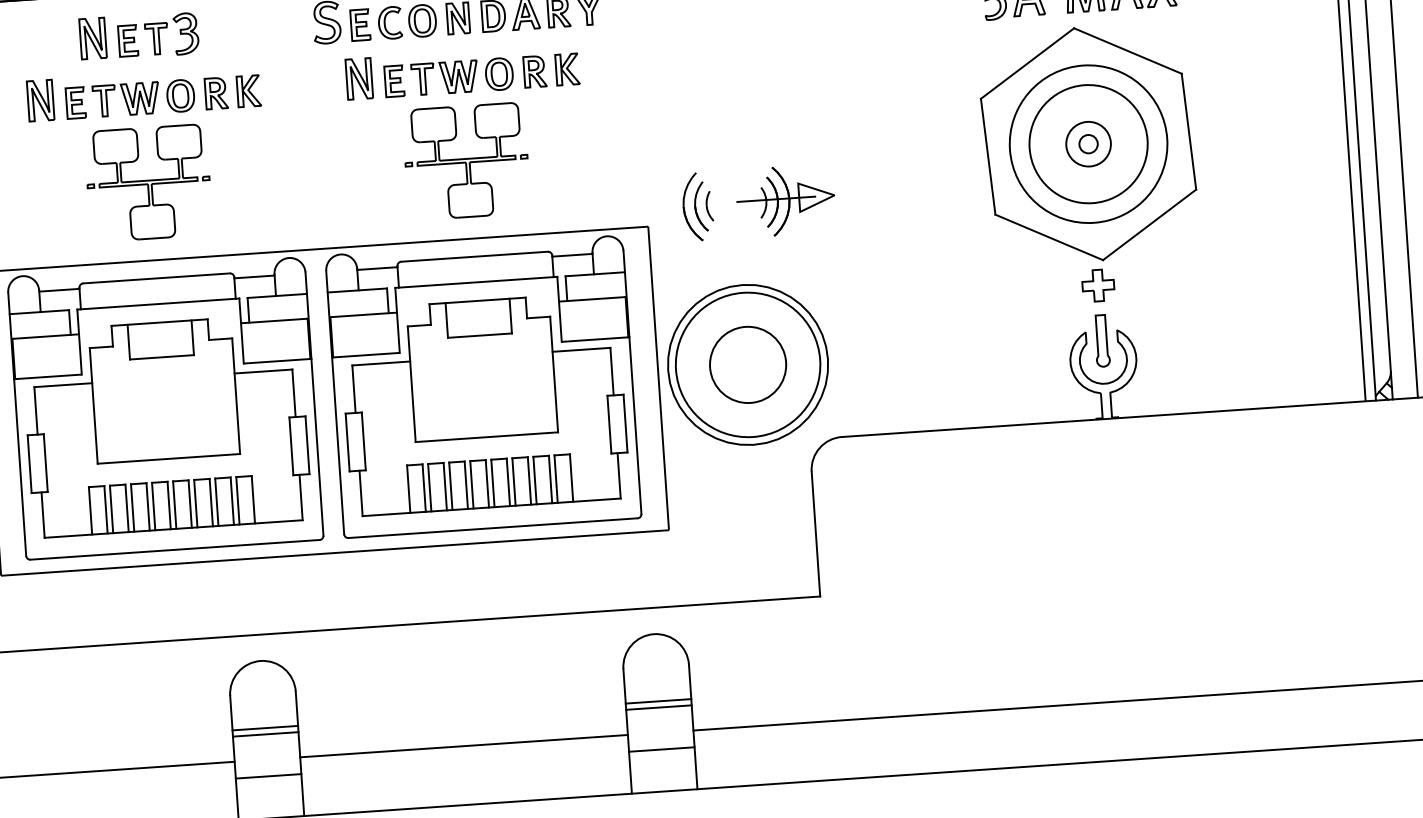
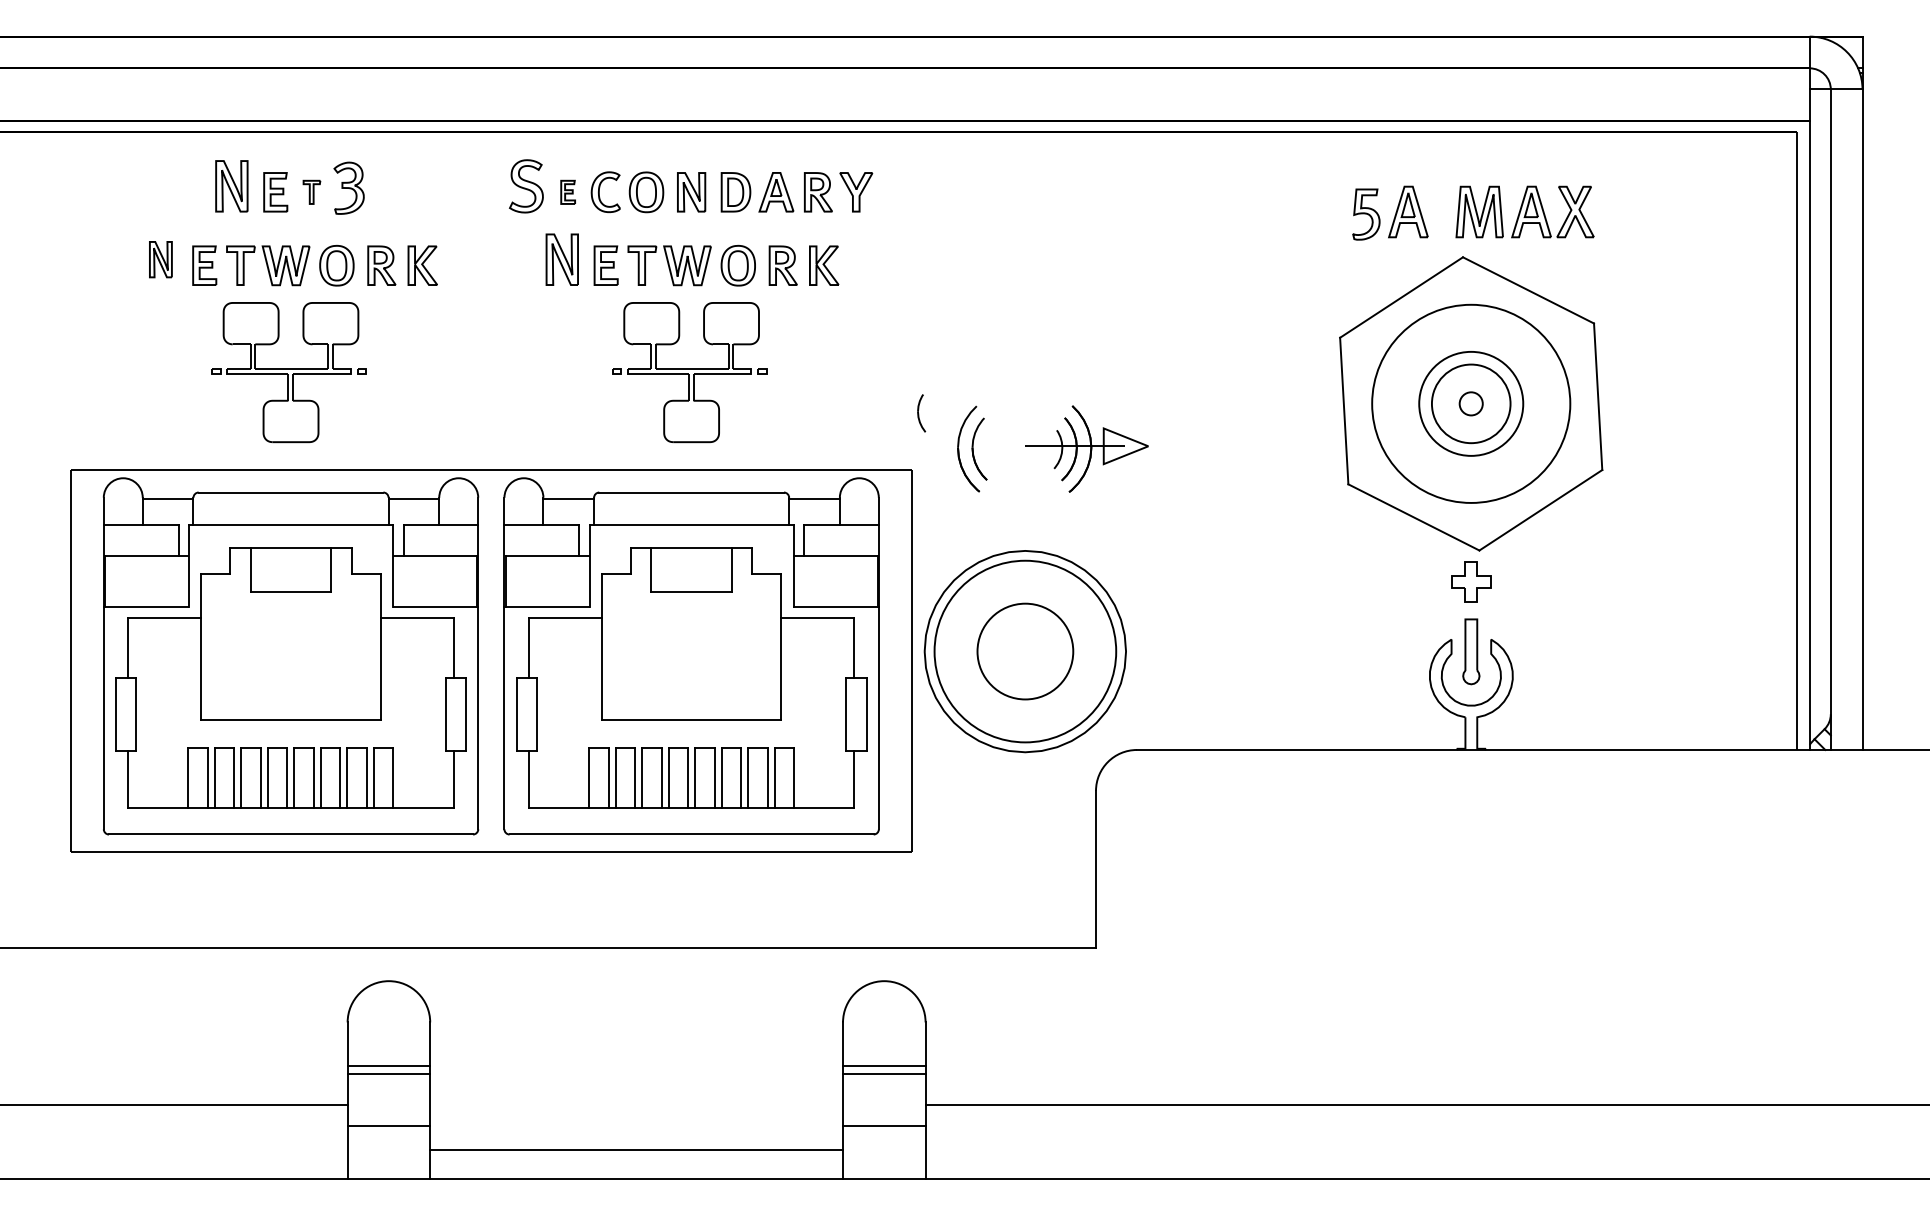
part: (359, 25) -> (567, 192), size x0.6
part: (156, 39) -> (311, 192), size x0.6
part: (40, 100) -> (160, 259), size x0.7
circle: (1087, 143) -> (1470, 403), size x0.7
circle: (1088, 143) -> (1471, 403), size x1.4
part: (709, 206) -> (921, 413), moved
line: (463, 746) -> (636, 1150), moved

